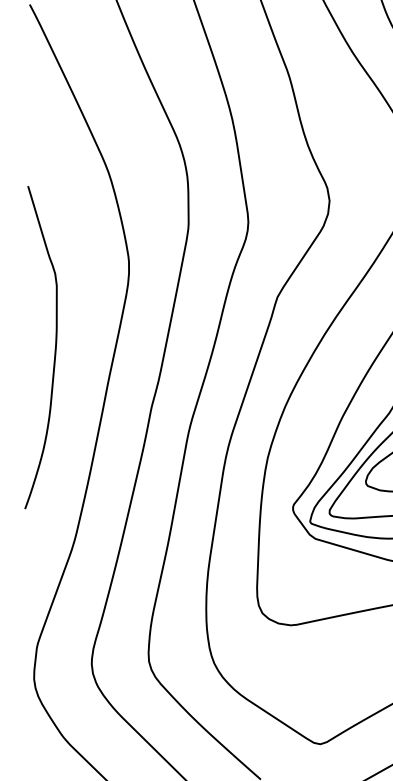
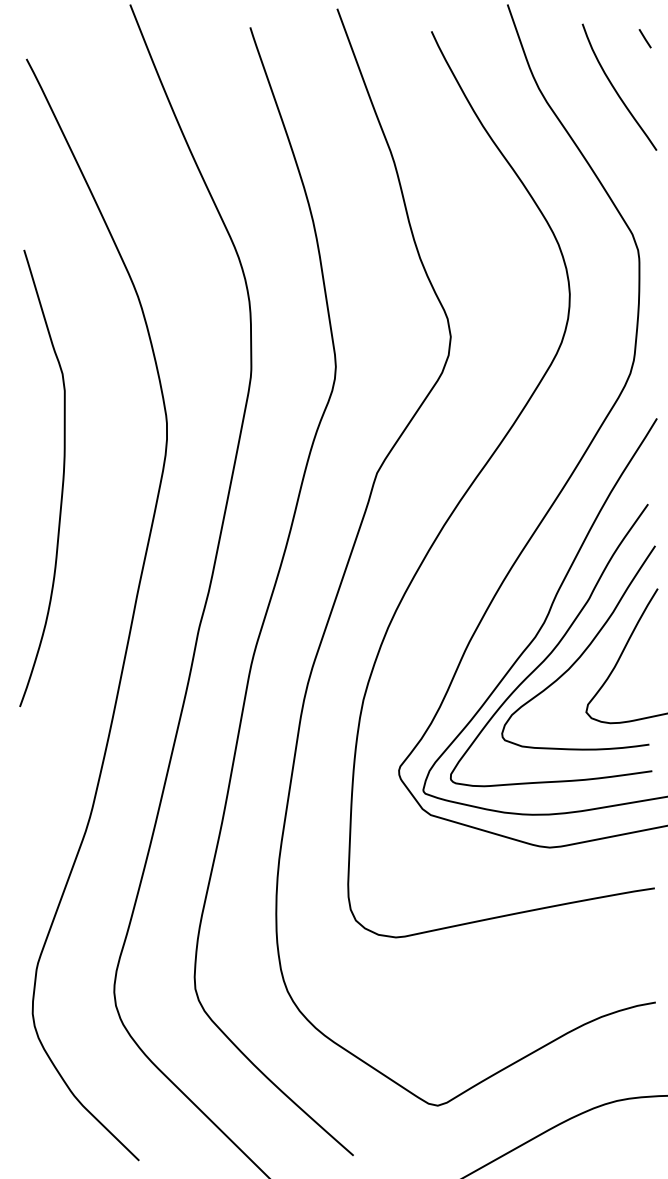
curve: (55, 347) -> (62, 478), moved

